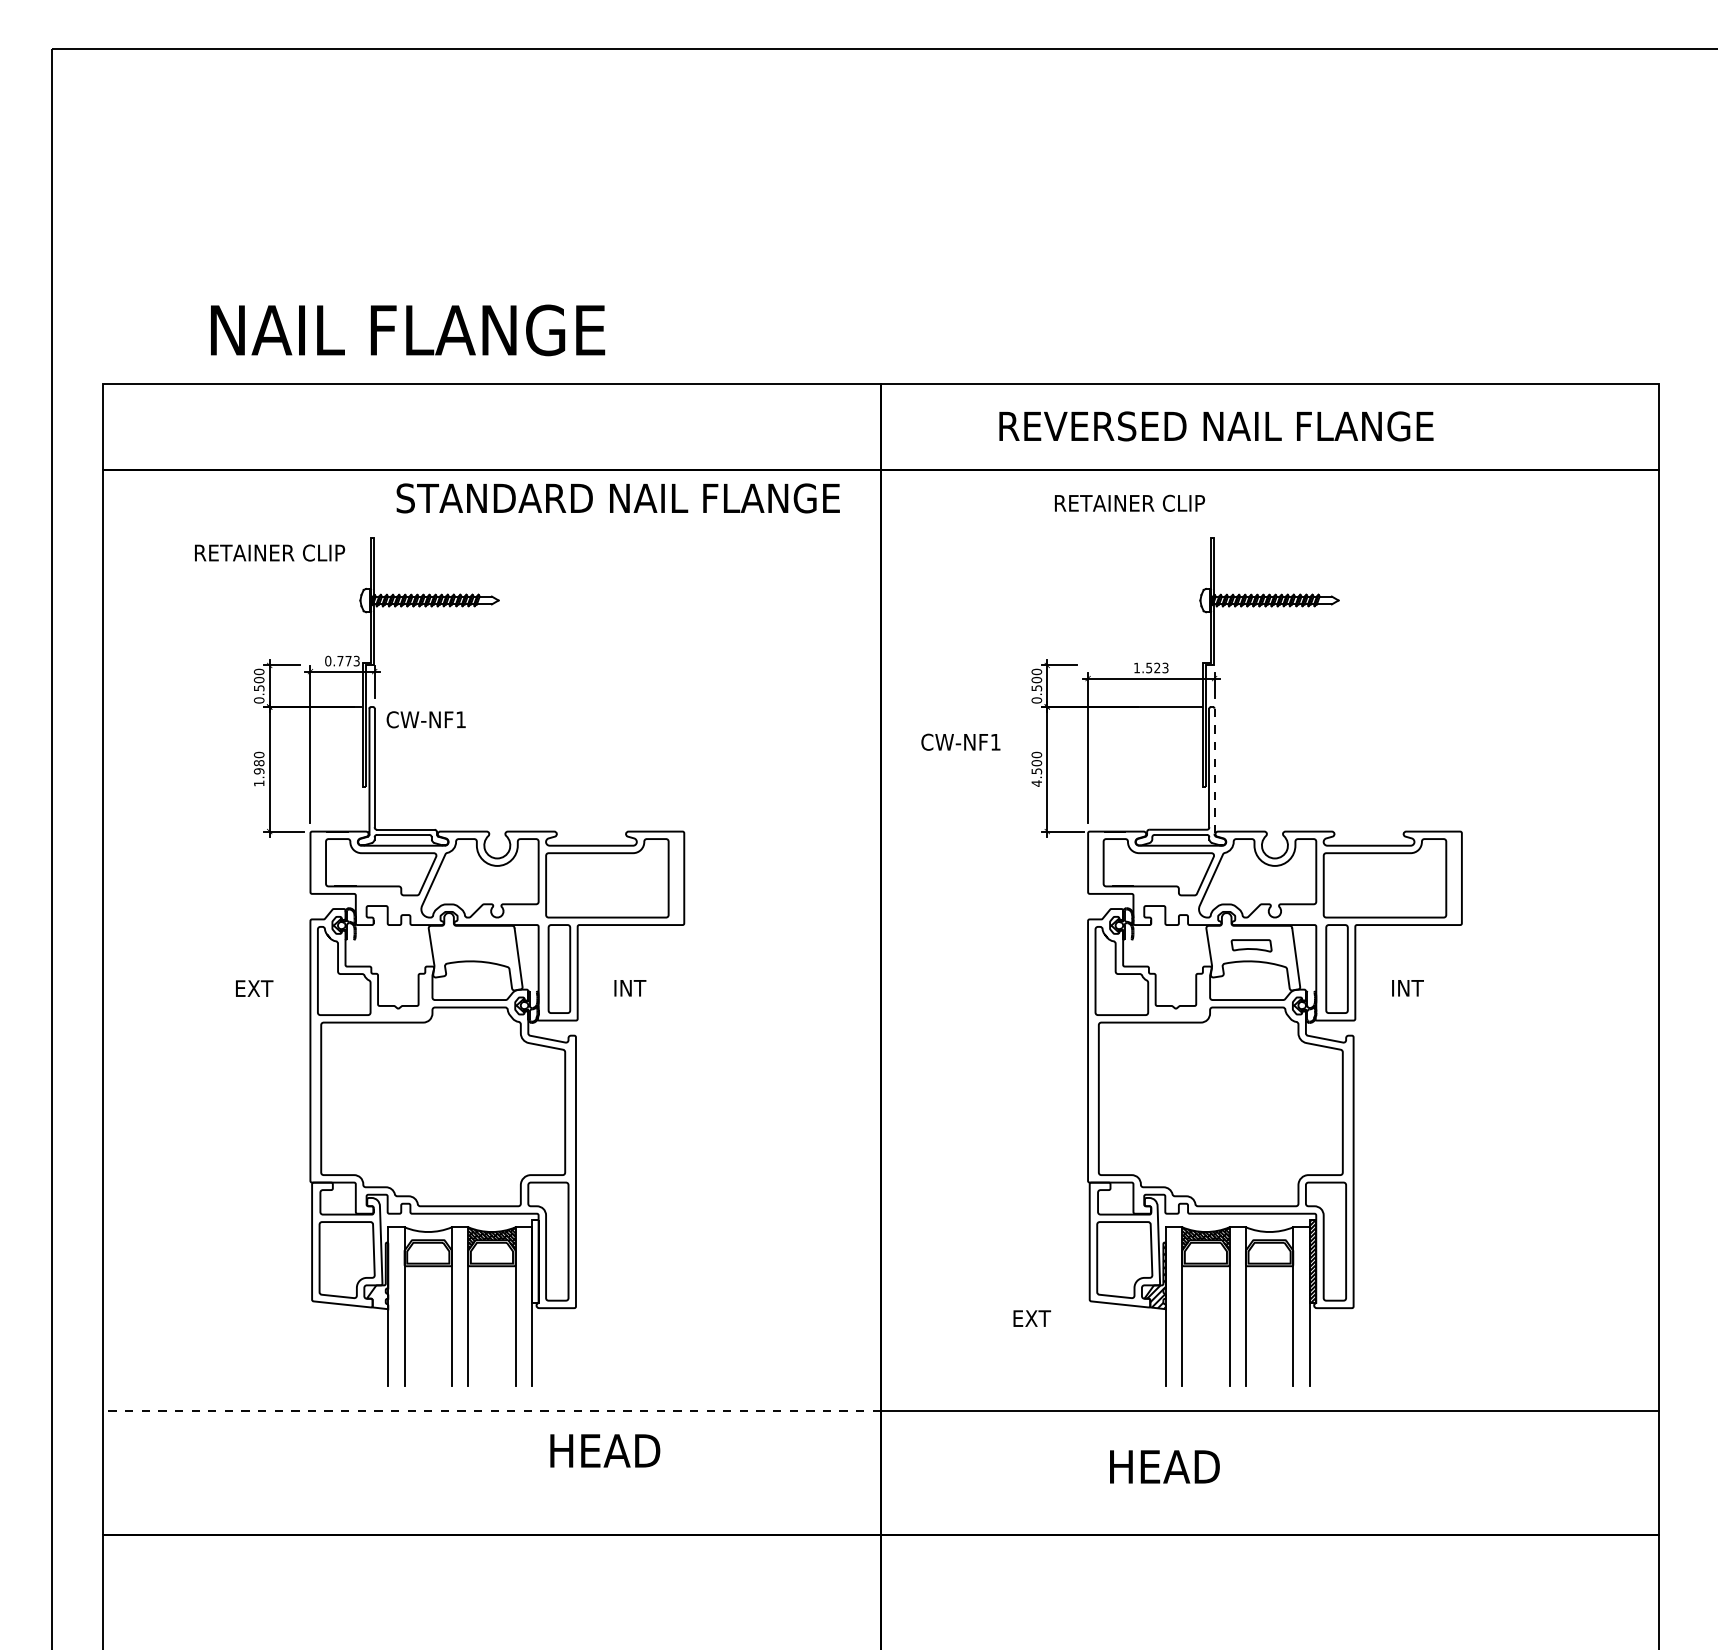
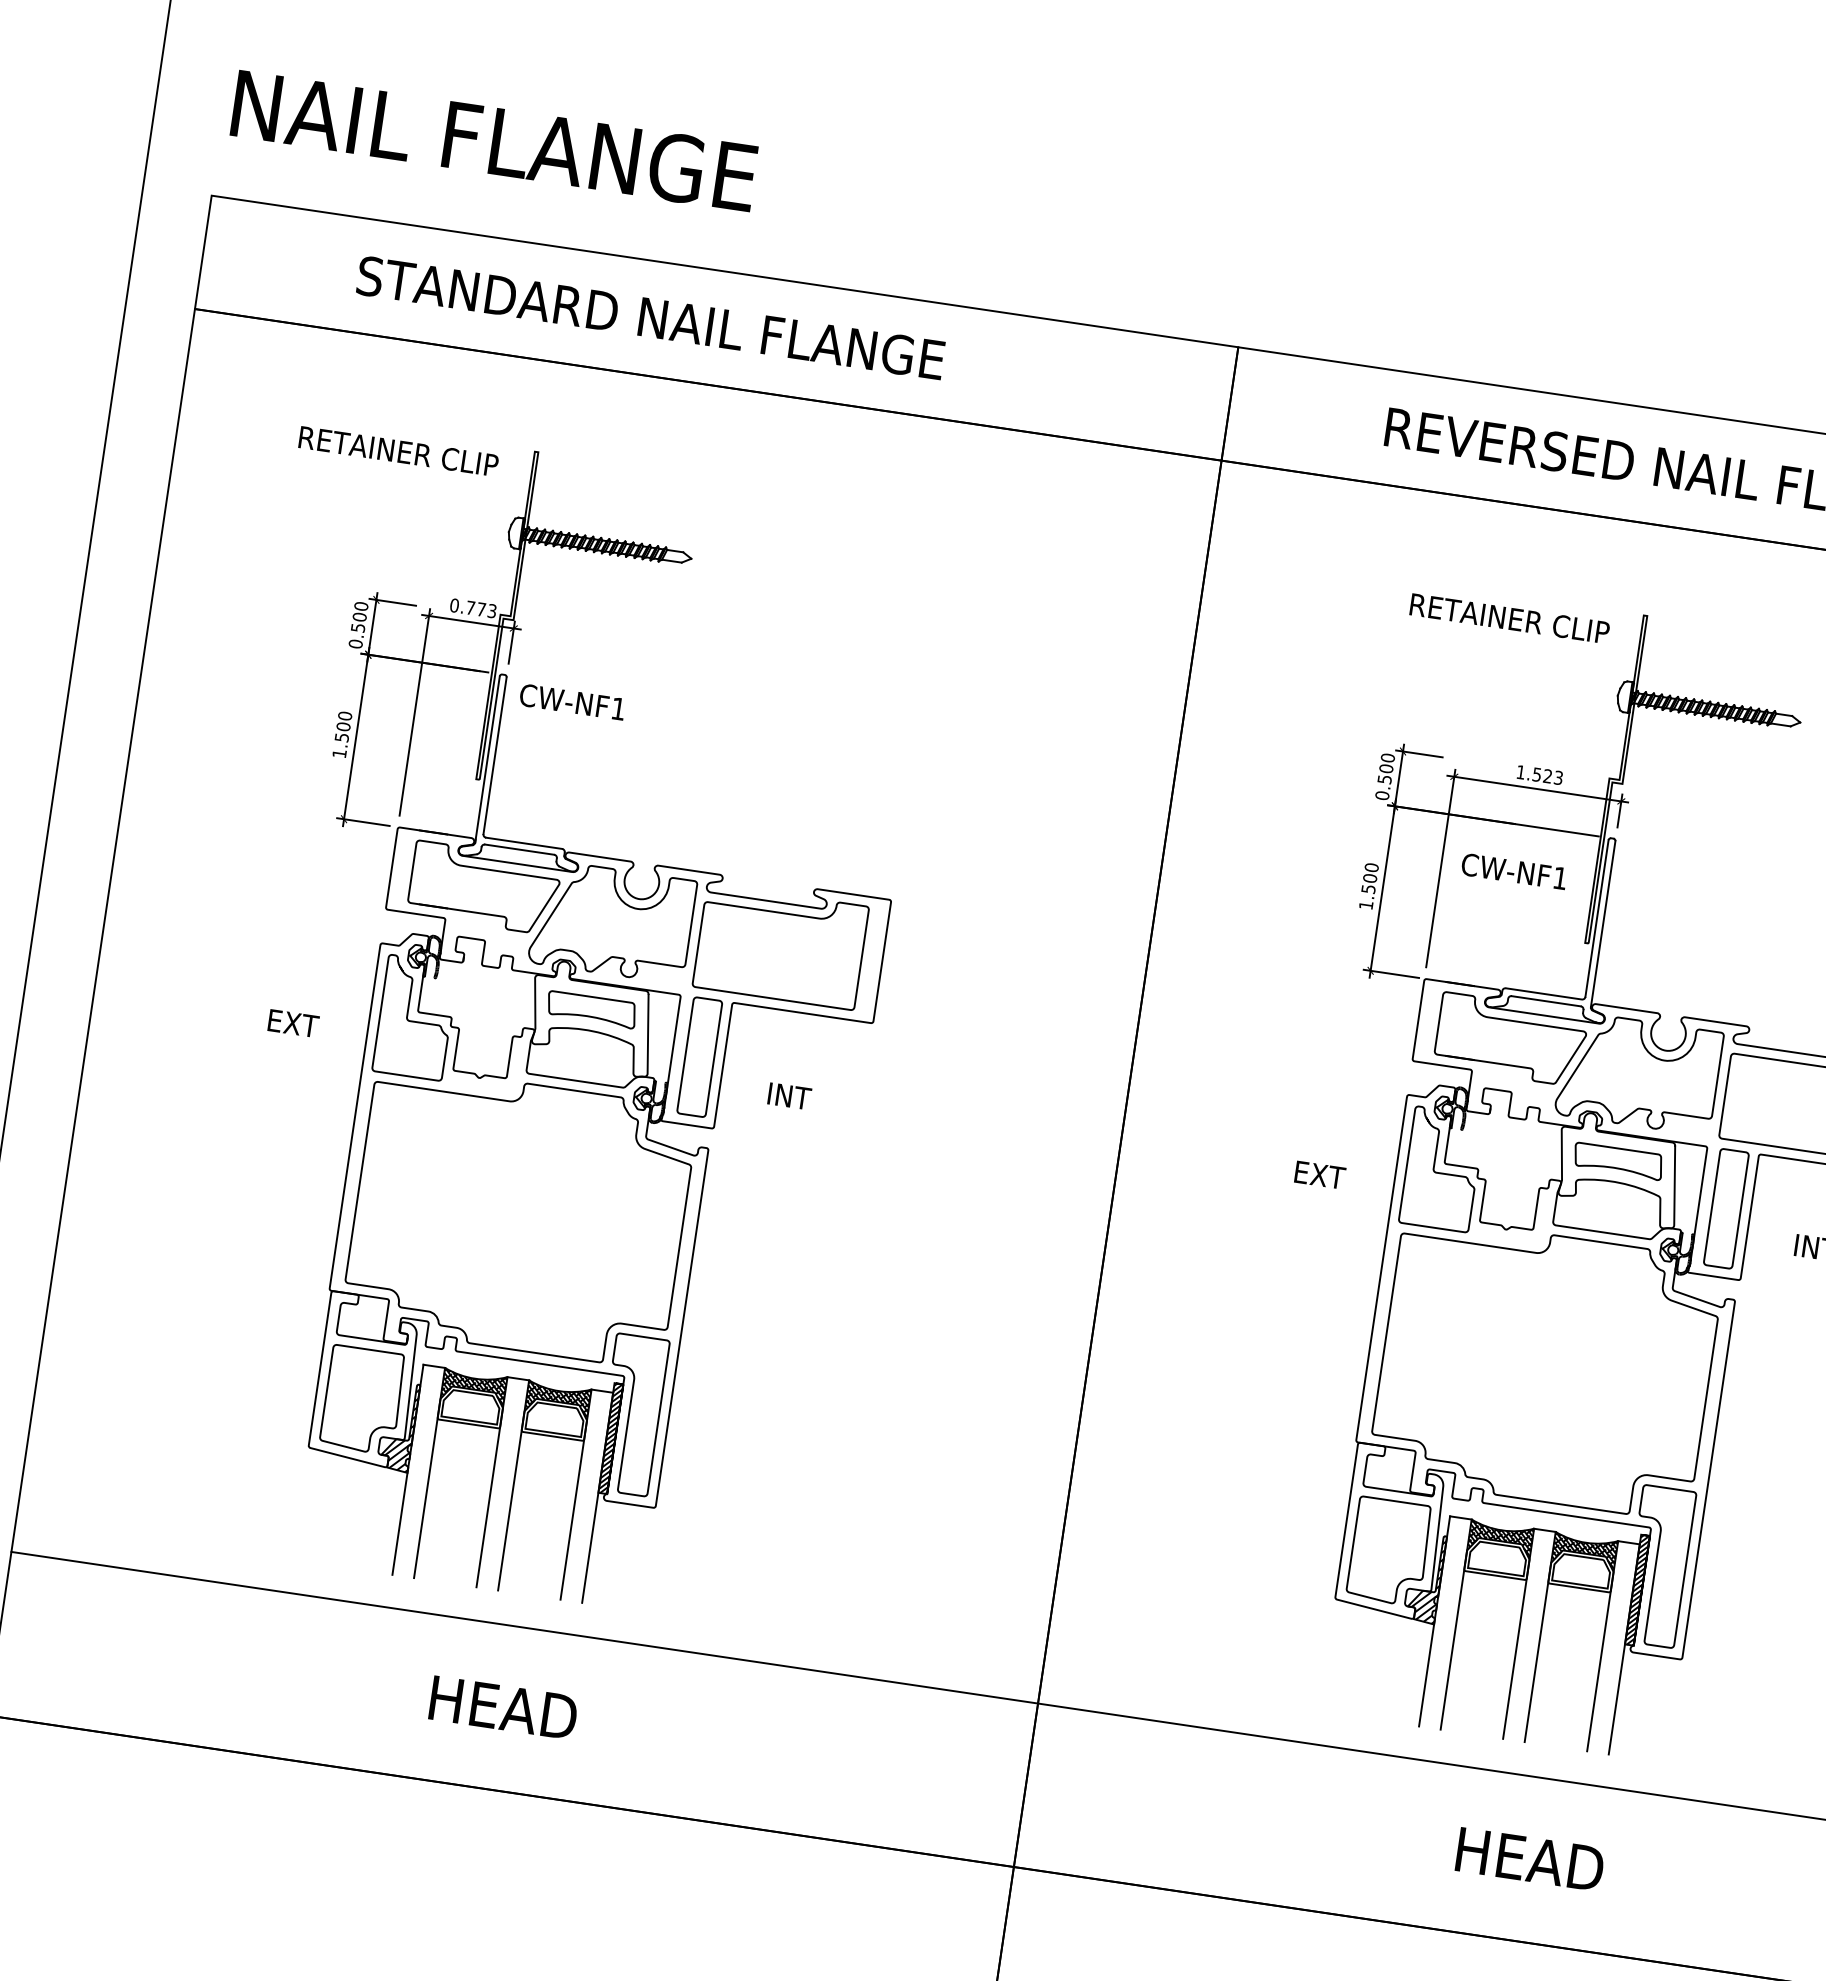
text: (408, 330) -> (495, 141), moved
text: (617, 498) -> (649, 317), moved
text: (1129, 502) -> (1509, 617), moved
text: (960, 741) -> (1513, 870), moved
text: (258, 767) -> (341, 732), 1.980 -> 1.500
line: (1214, 771) -> (1603, 924), dashed -> solid
text: (1036, 783) -> (1365, 905), 4.500 -> 1.500
part: (474, 945) -> (592, 1009), added
part: (1251, 945) -> (1618, 1161), size x1.67
hatch: (427, 1238) -> (473, 1387), added
hatch: (1269, 1238) -> (1584, 1551), added
hatch: (534, 1261) -> (609, 1438), added
hatch: (378, 1277) -> (400, 1429), added
text: (1032, 1318) -> (1320, 1175), moved
line: (492, 1411) -> (525, 1628), dashed -> solid
text: (605, 1450) -> (504, 1707), moved
text: (1164, 1466) -> (1529, 1858), moved

